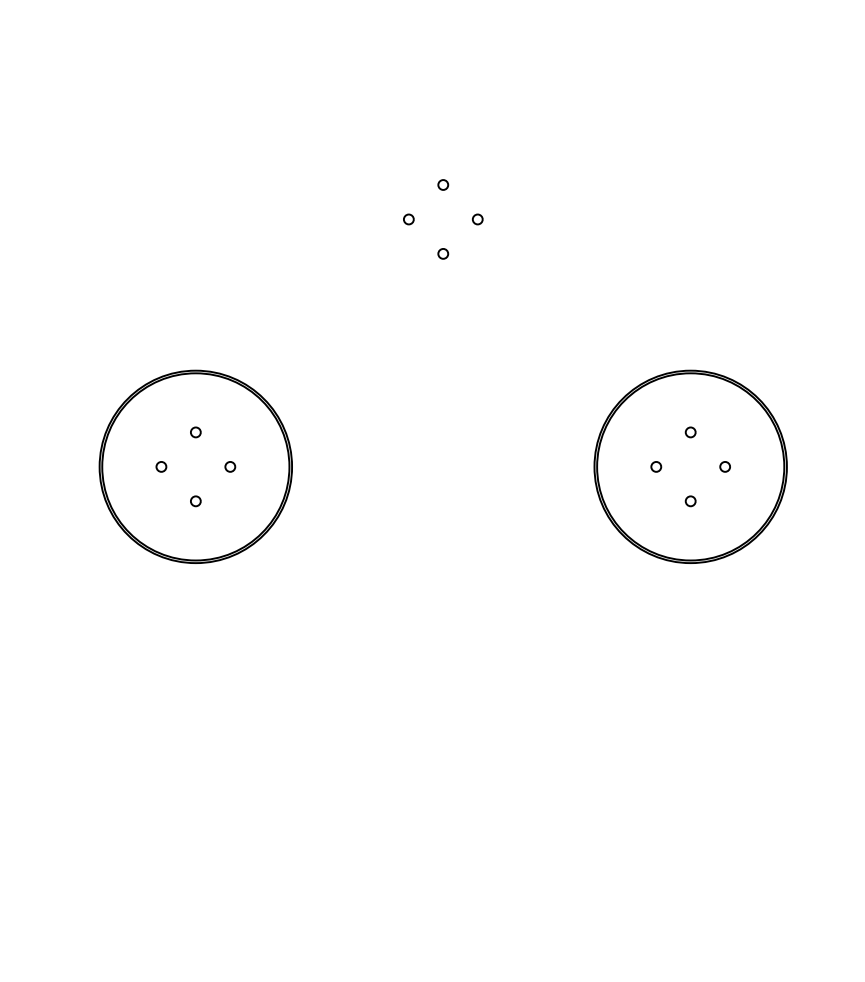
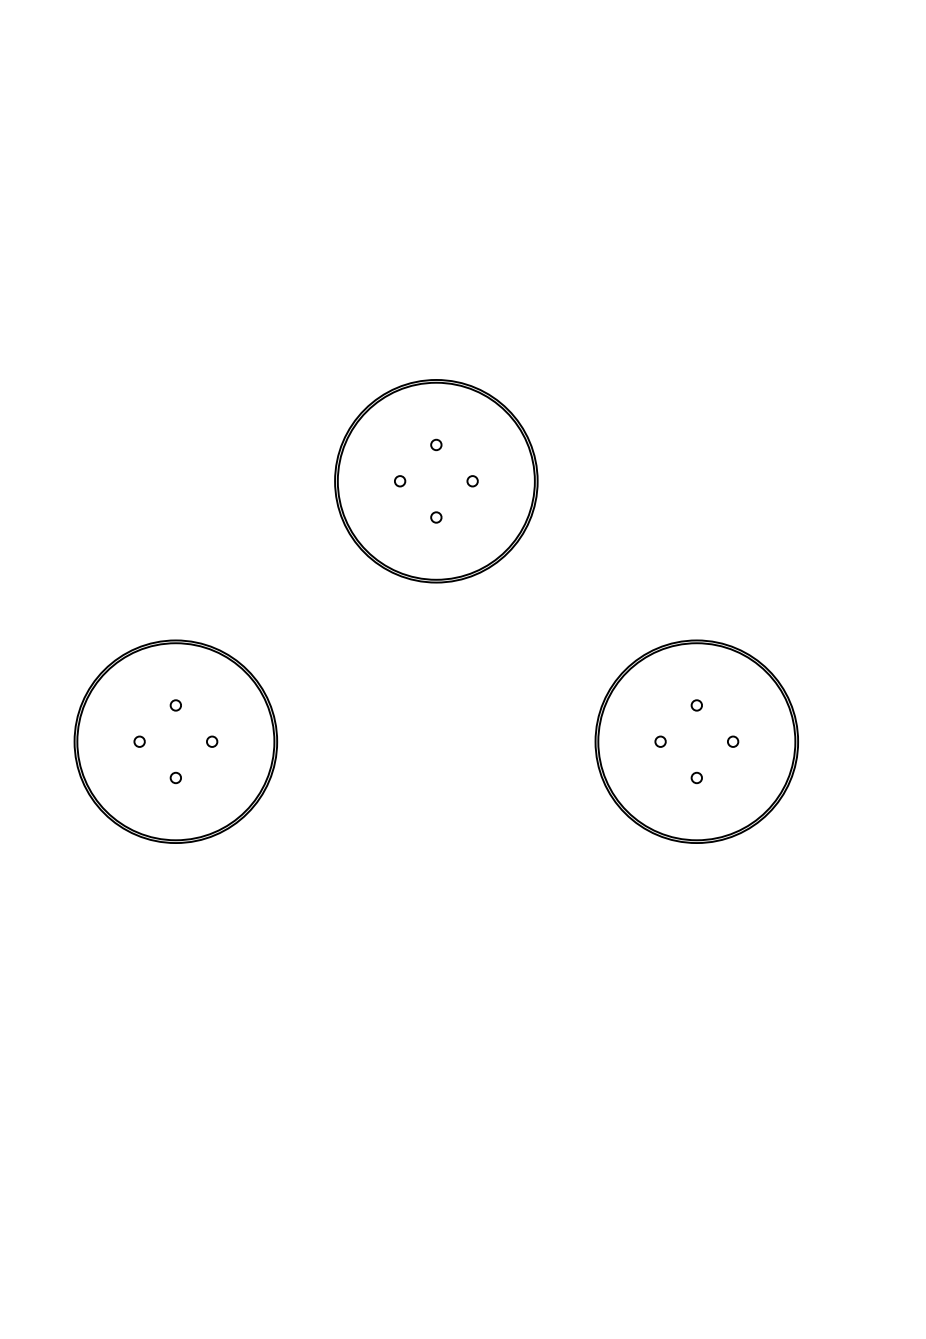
part: (443, 219) -> (436, 481), added

